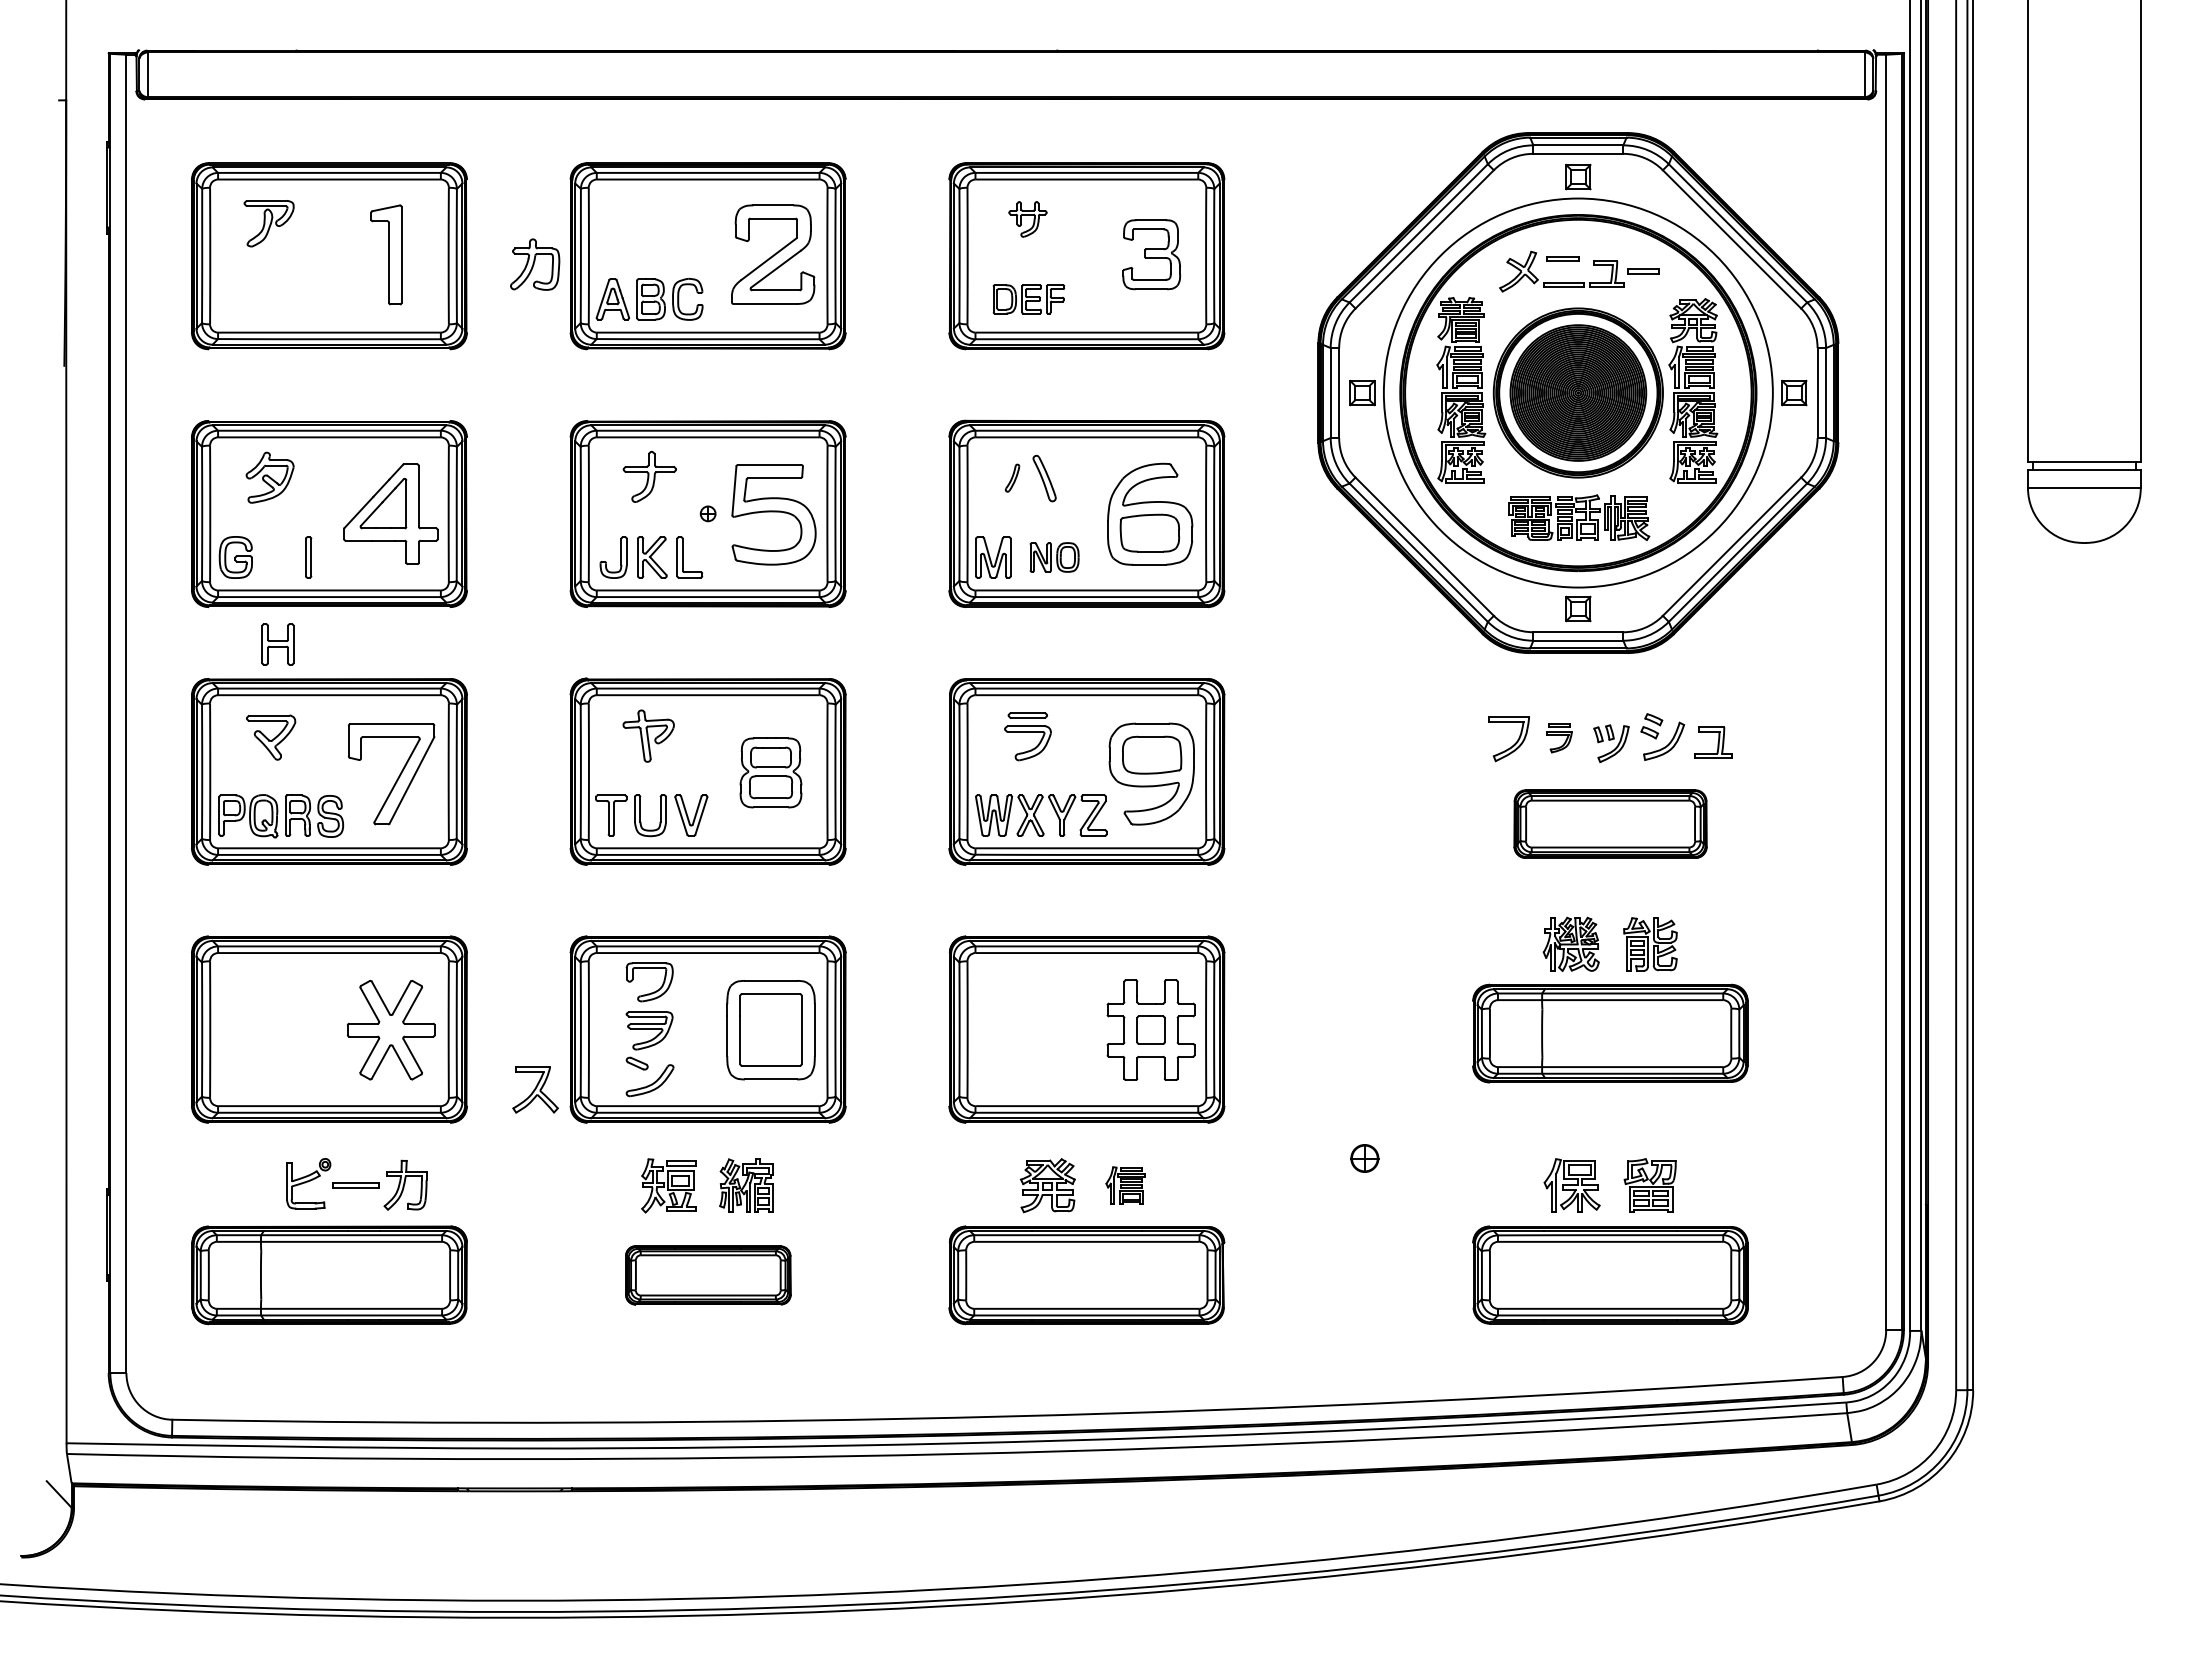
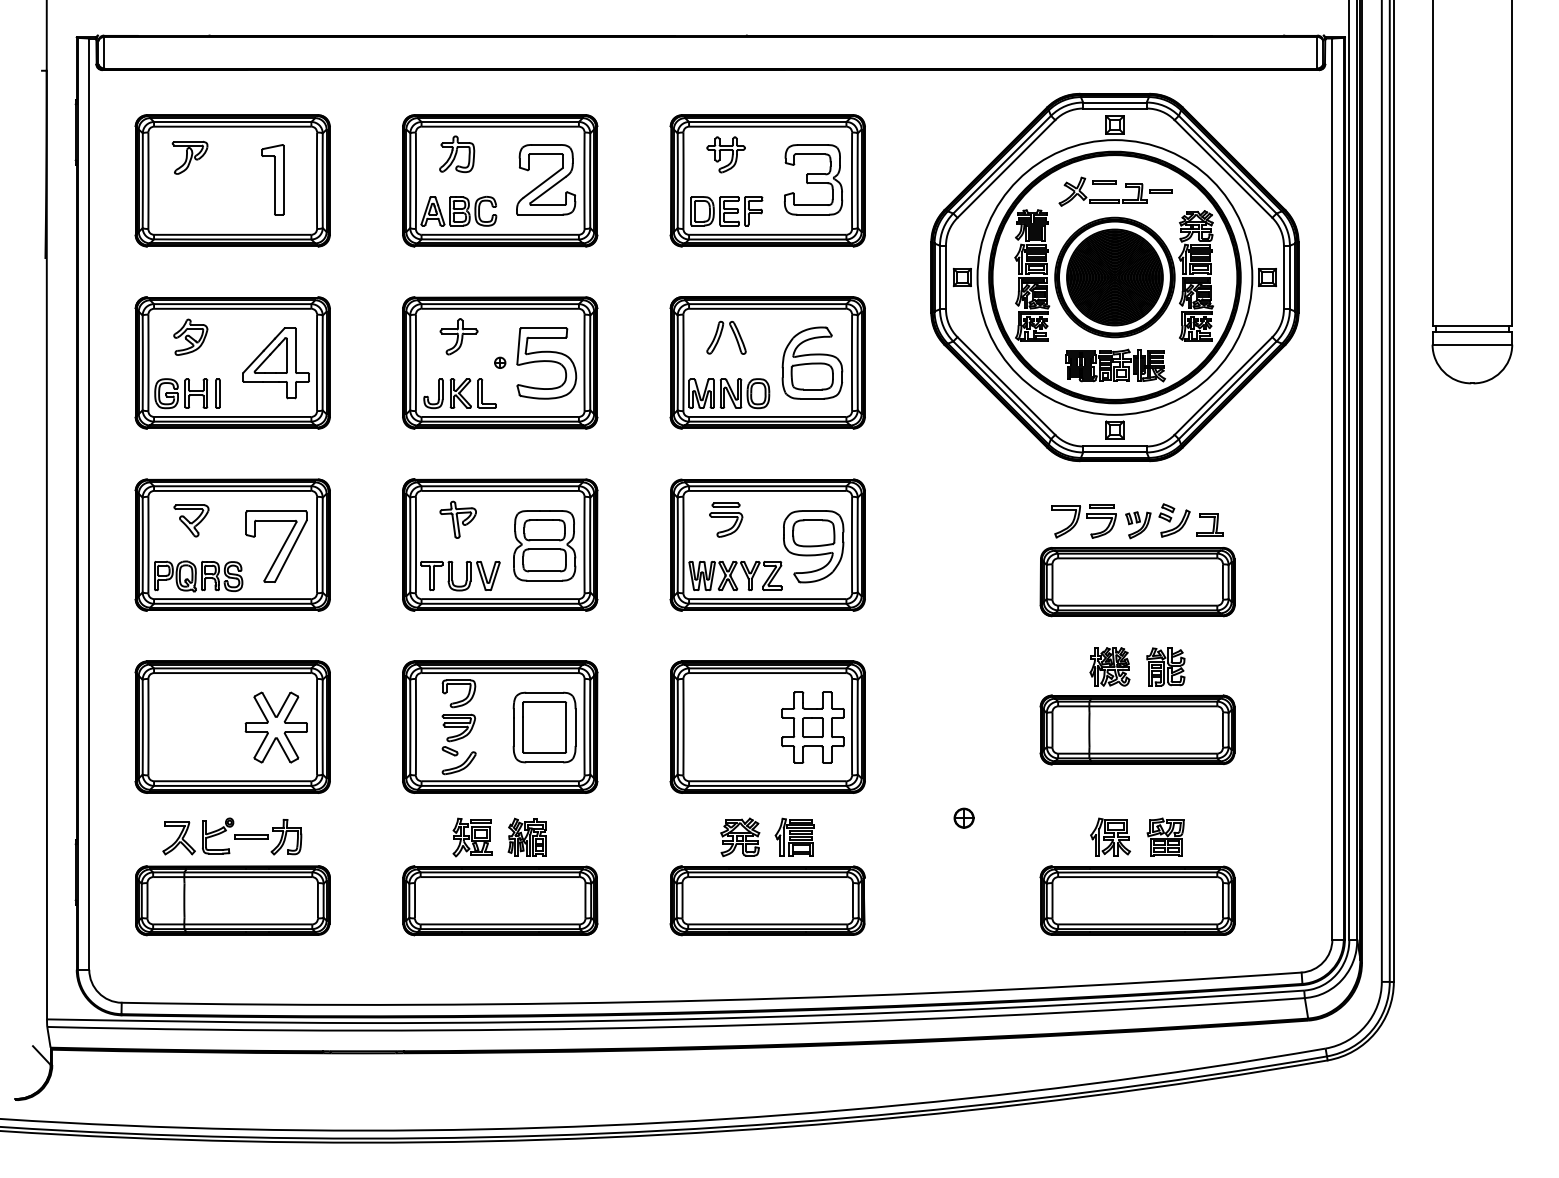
part: (1027, 219) -> (725, 154), size x1.43
part: (1151, 254) -> (813, 179), size x1.43
part: (535, 264) -> (457, 154), moved
part: (1028, 299) -> (726, 211), size x1.43
part: (1012, 477) -> (715, 337), size x1.67
part: (1054, 557) -> (744, 393), size x1.43
part: (277, 644) -> (196, 393), moved
part: (1559, 738) -> (1101, 521), size x1.67
part: (770, 772) -> (544, 545), size x1.43
part: (1610, 823) -> (1137, 581), size x1.43
part: (535, 1089) -> (179, 838), moved
part: (1125, 1185) -> (795, 837), size x1.43
part: (708, 1275) -> (500, 900), size x1.67

